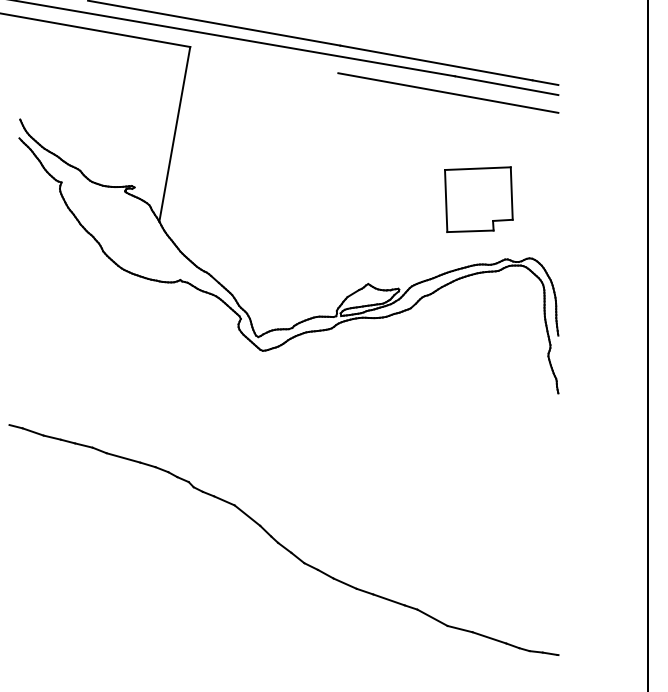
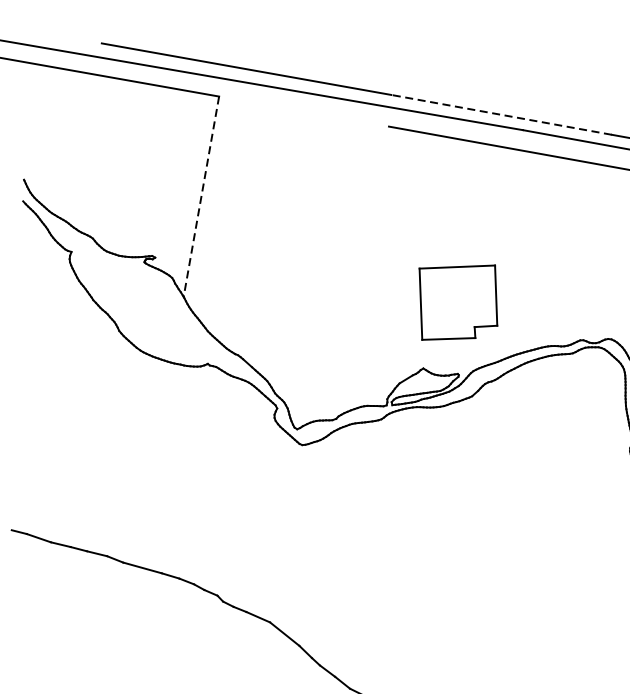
line: (436, 62) -> (501, 114), solid -> dashed
line: (174, 134) -> (201, 196), solid -> dashed
part: (478, 199) -> (458, 302), moved

